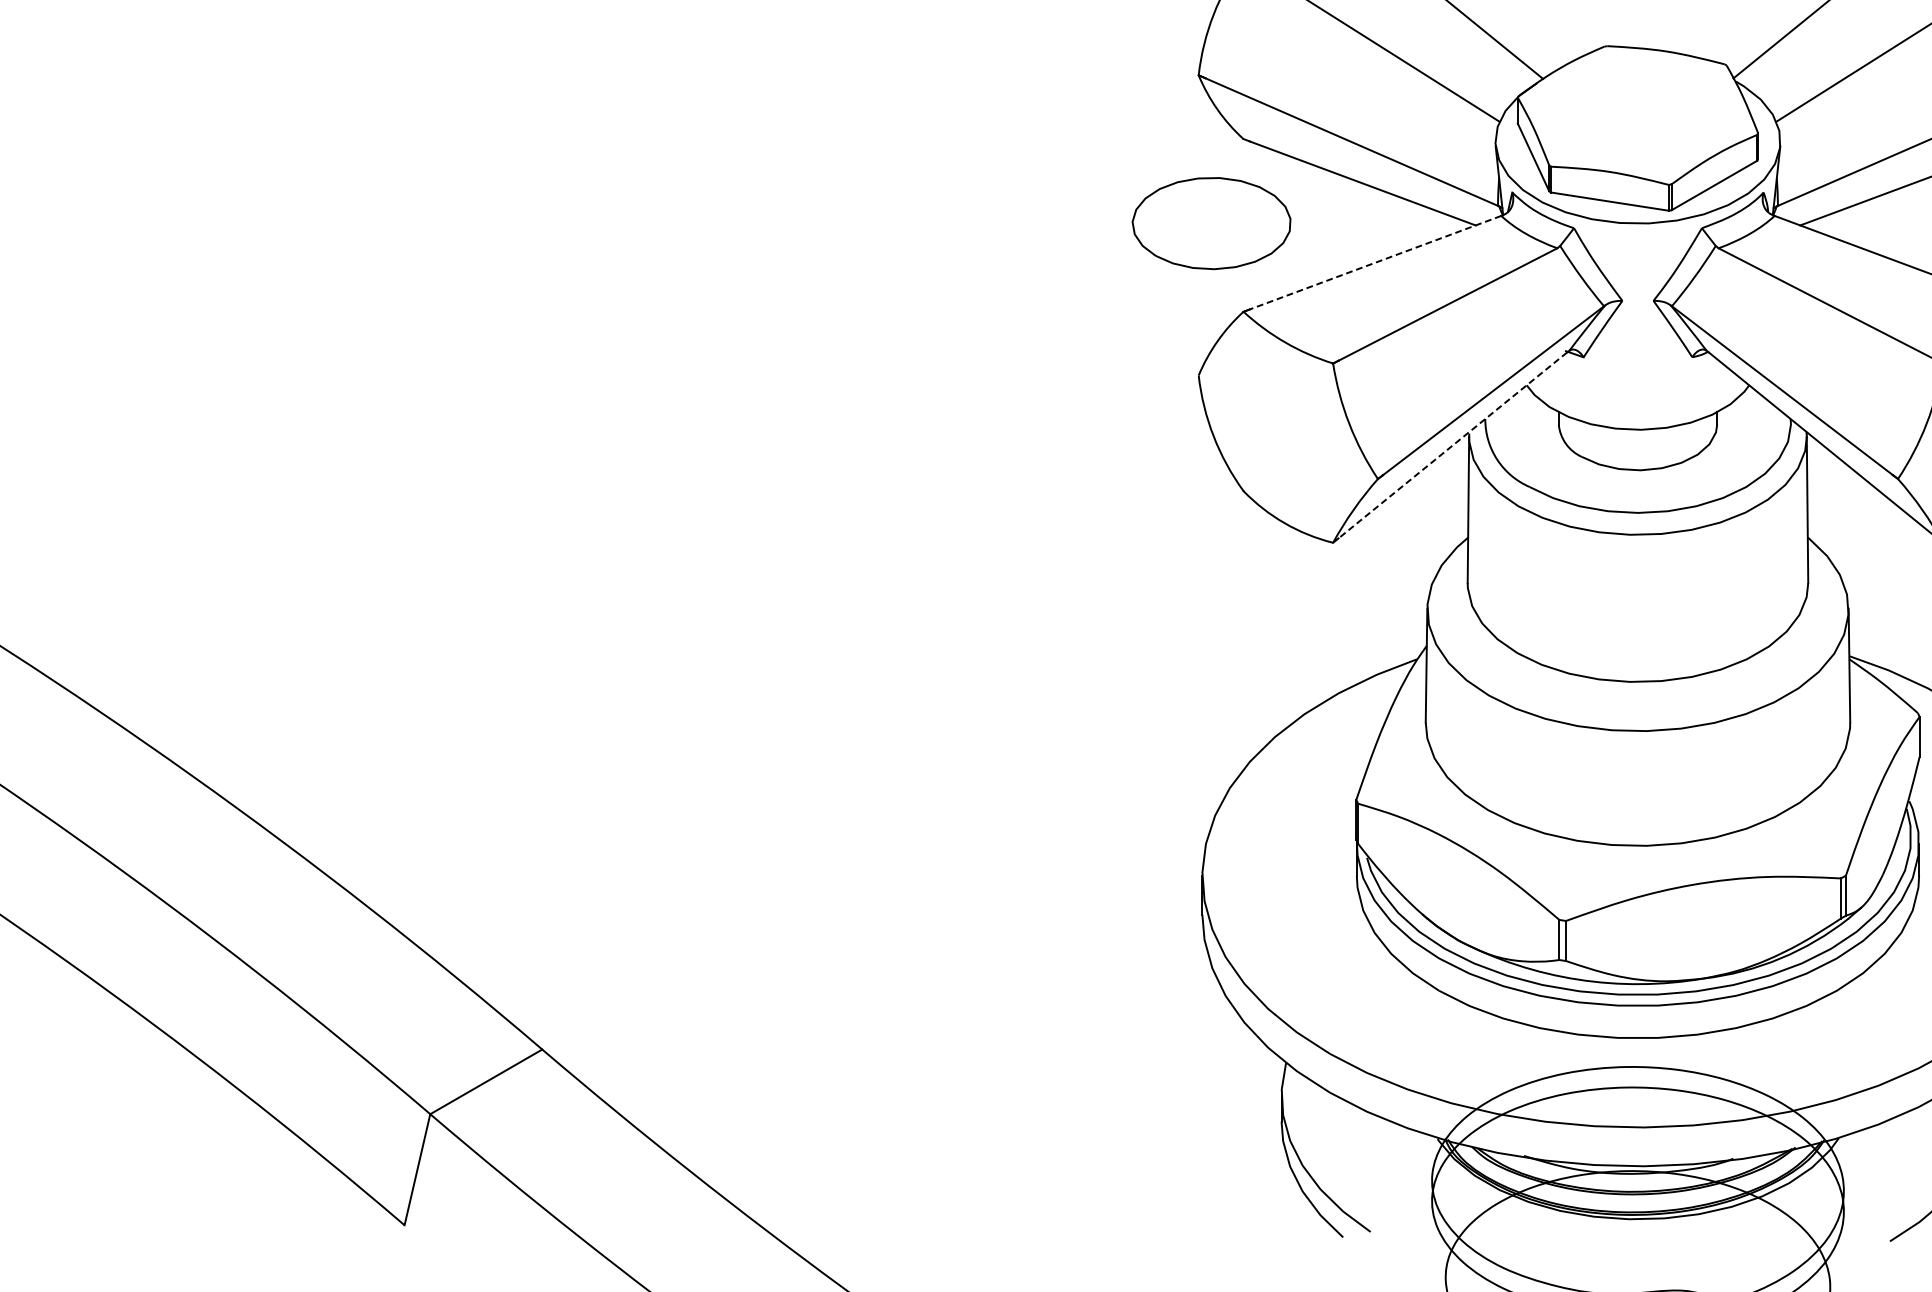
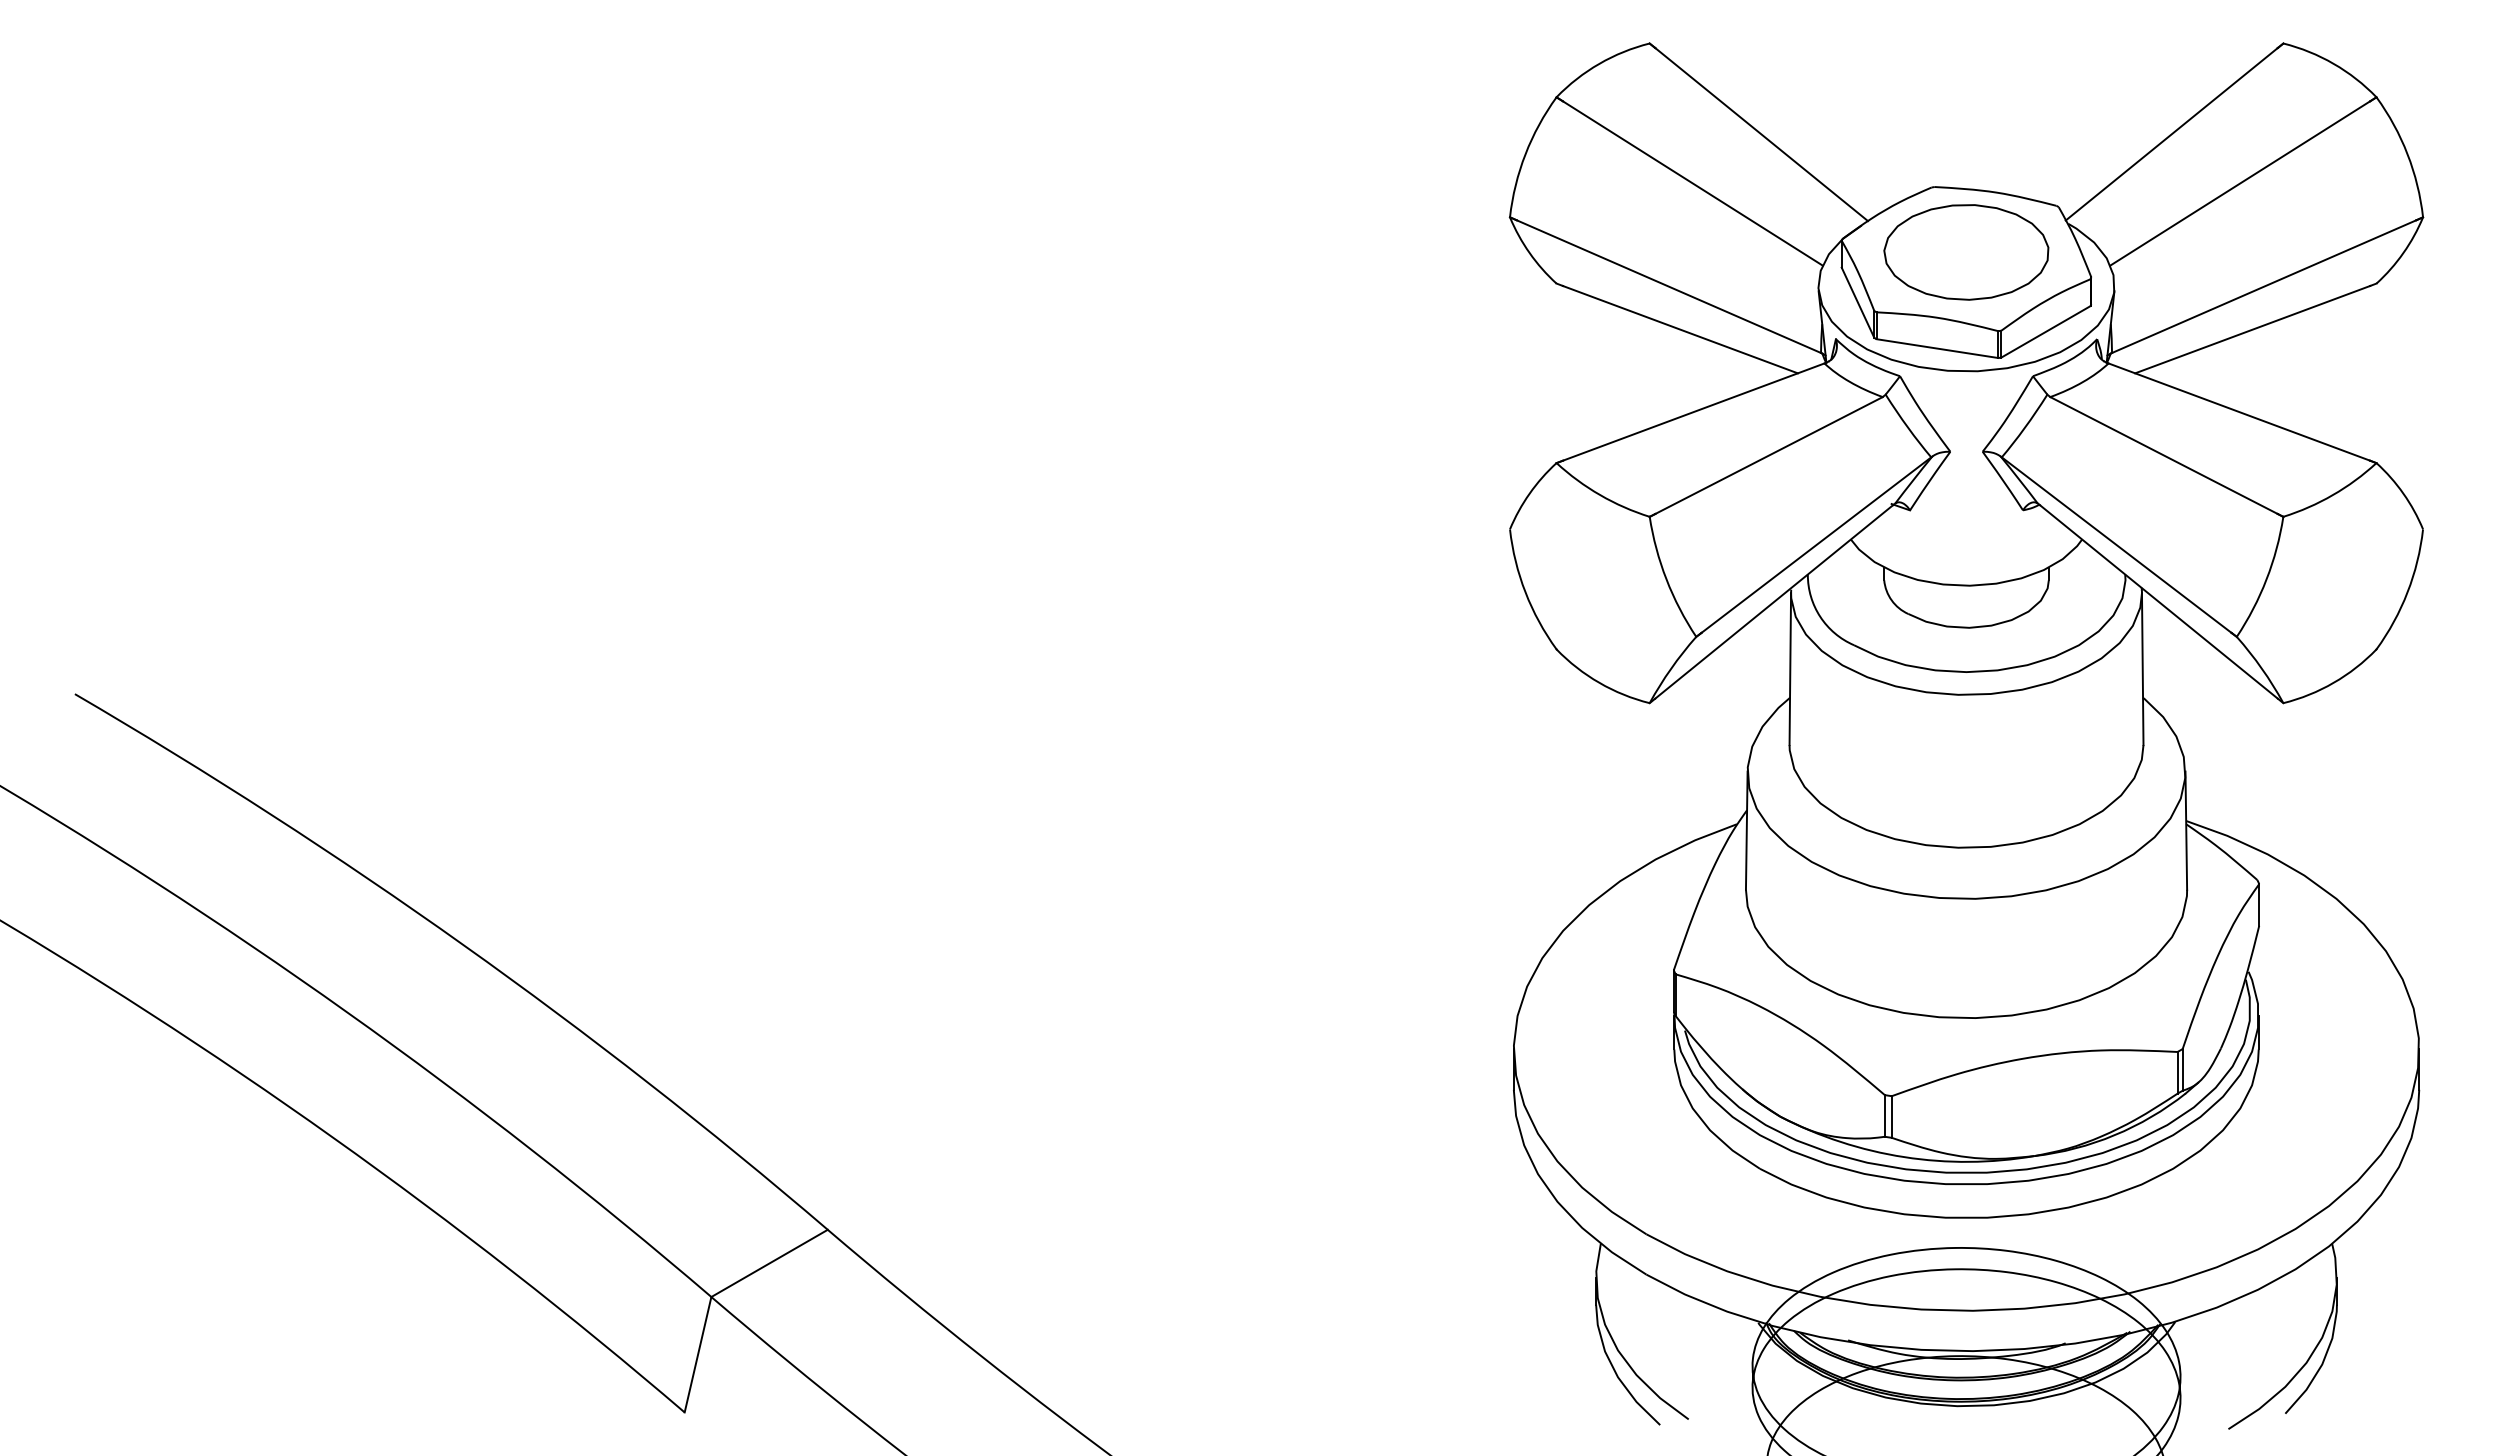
part: (1211, 223) -> (1966, 252), moved
line: (1375, 263) -> (1693, 412), dashed -> solid
line: (1452, 445) -> (1773, 602), dashed -> solid

